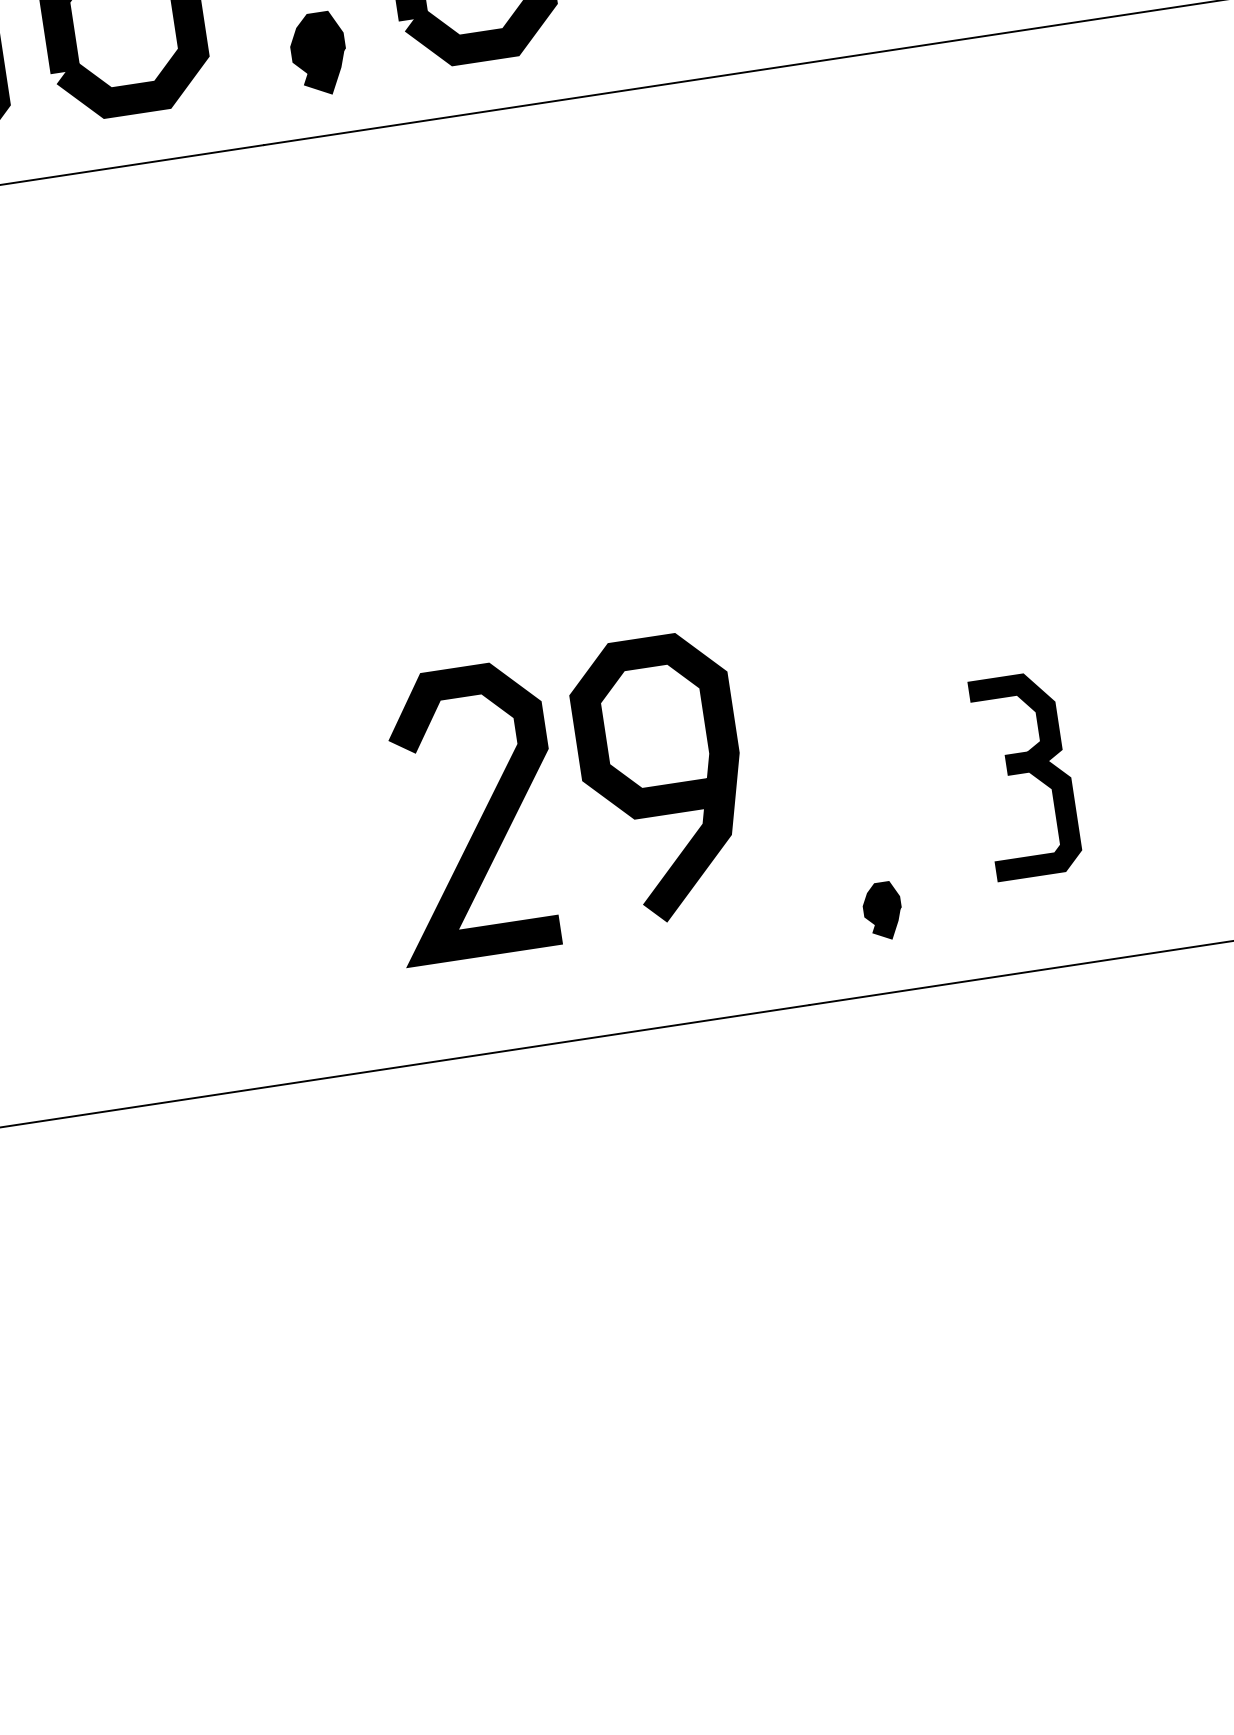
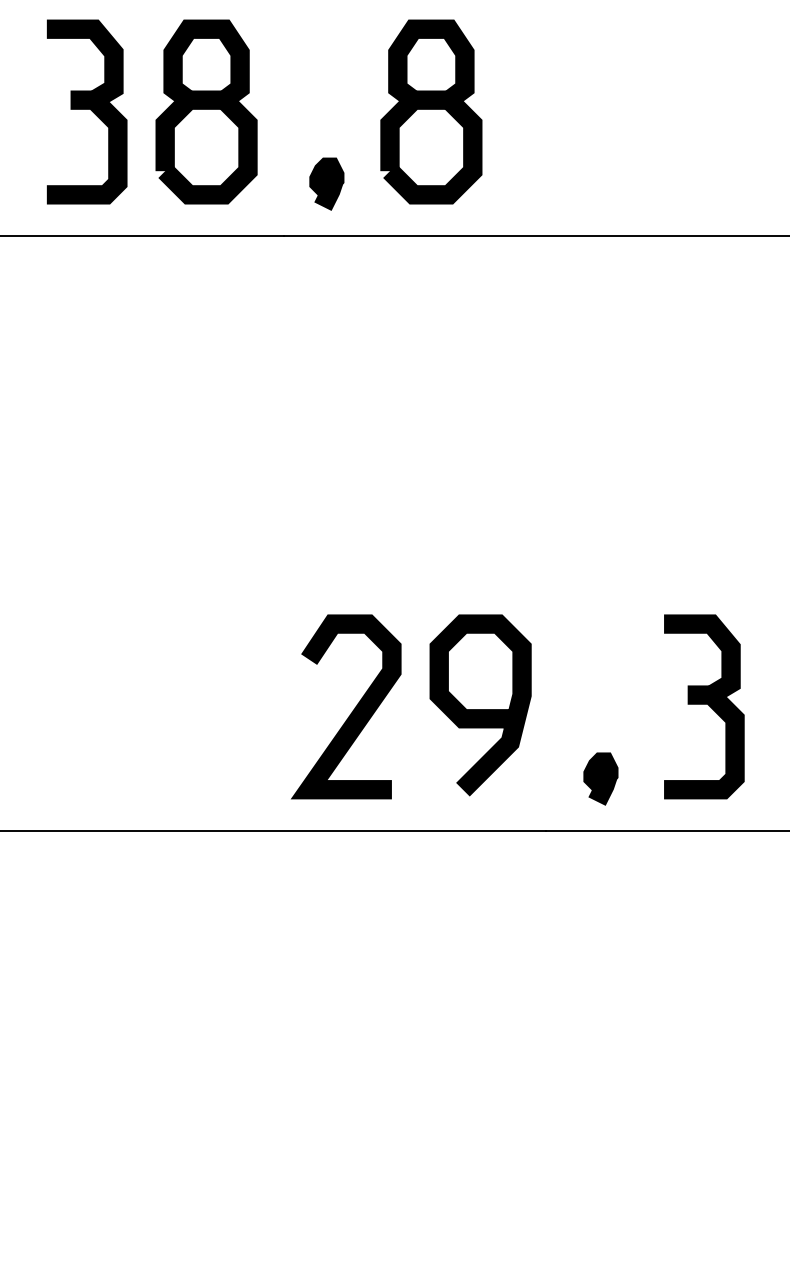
part: (1026, 774) -> (704, 706), size x1.43
curve: (663, 785) -> (480, 709), moved
curve: (481, 816) -> (352, 710), moved
part: (882, 910) -> (600, 778), size x1.43

